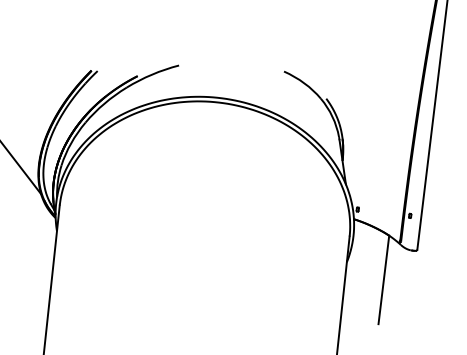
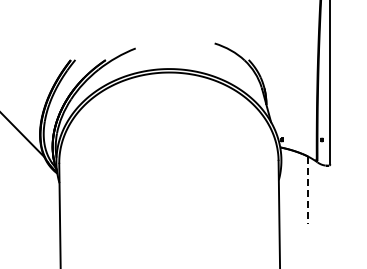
line: (384, 280) -> (308, 190), solid -> dashed

